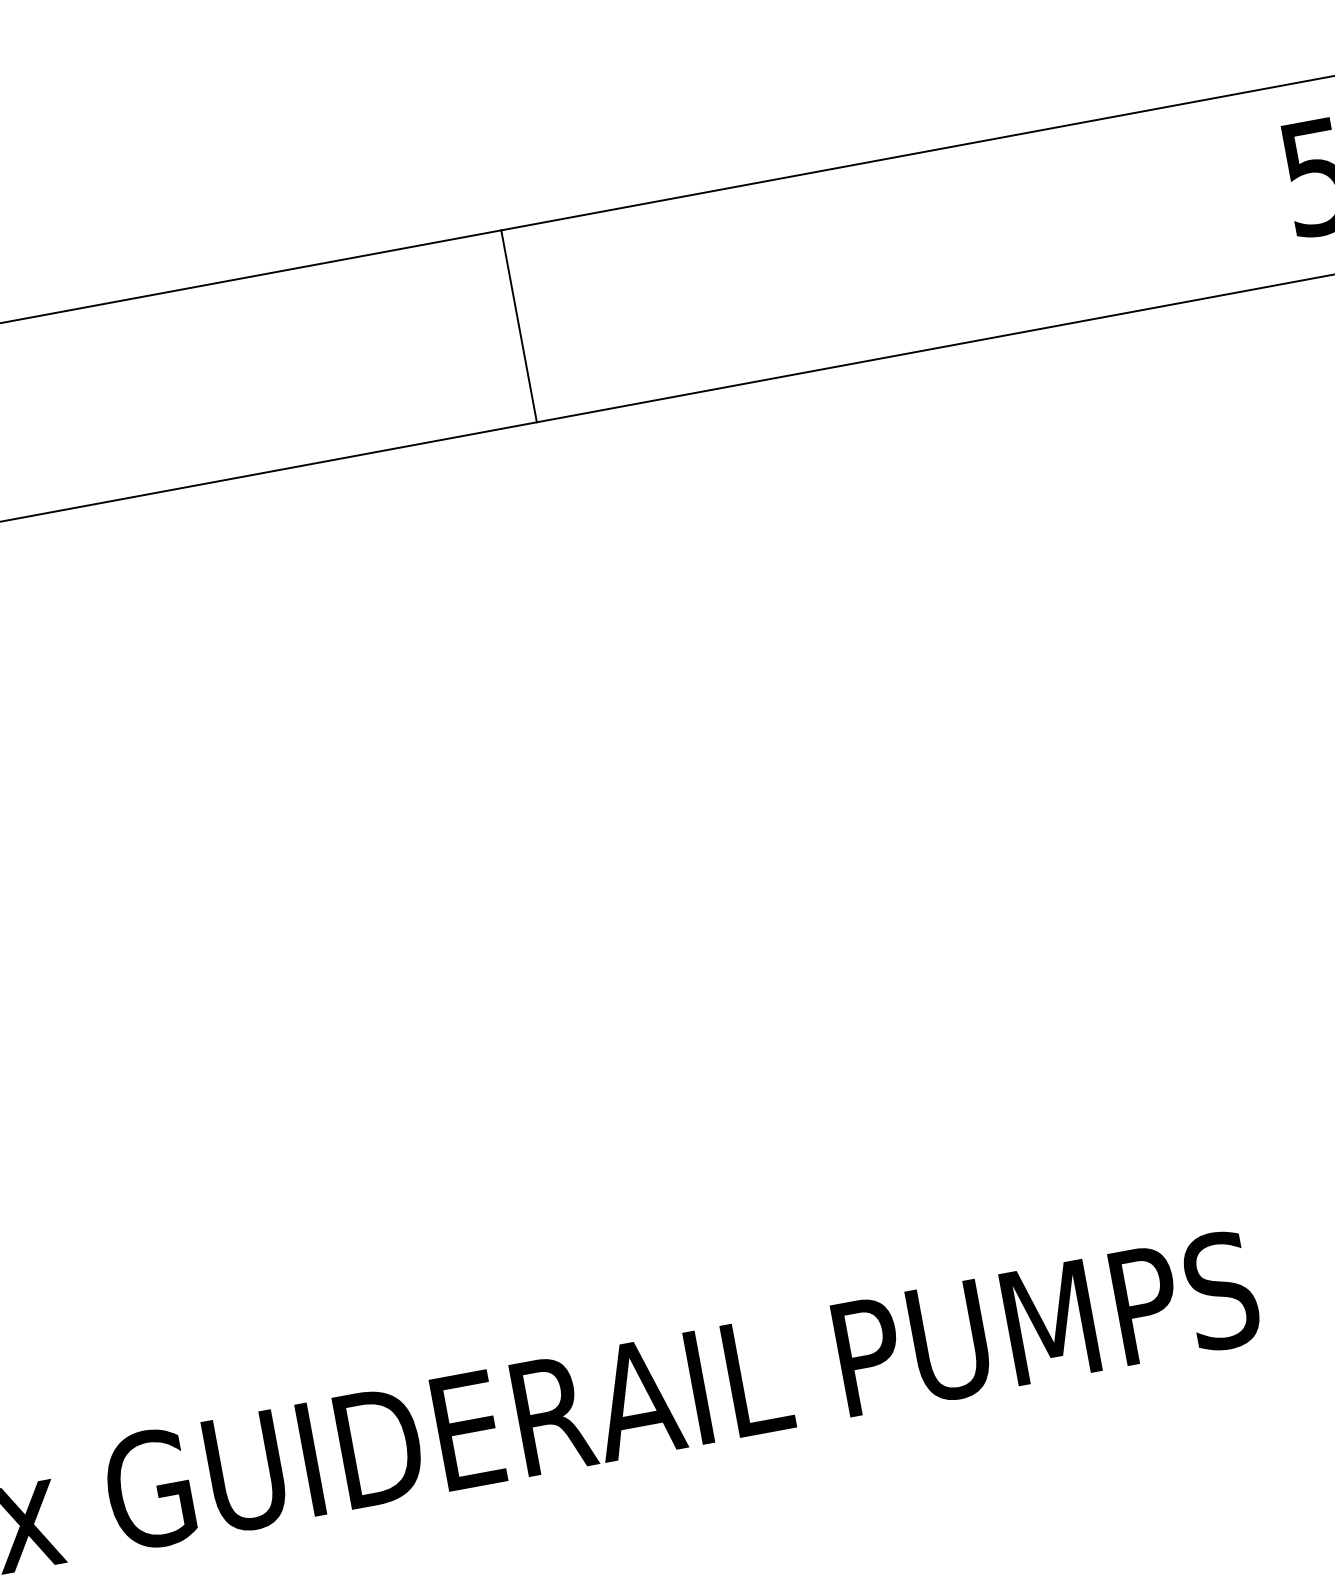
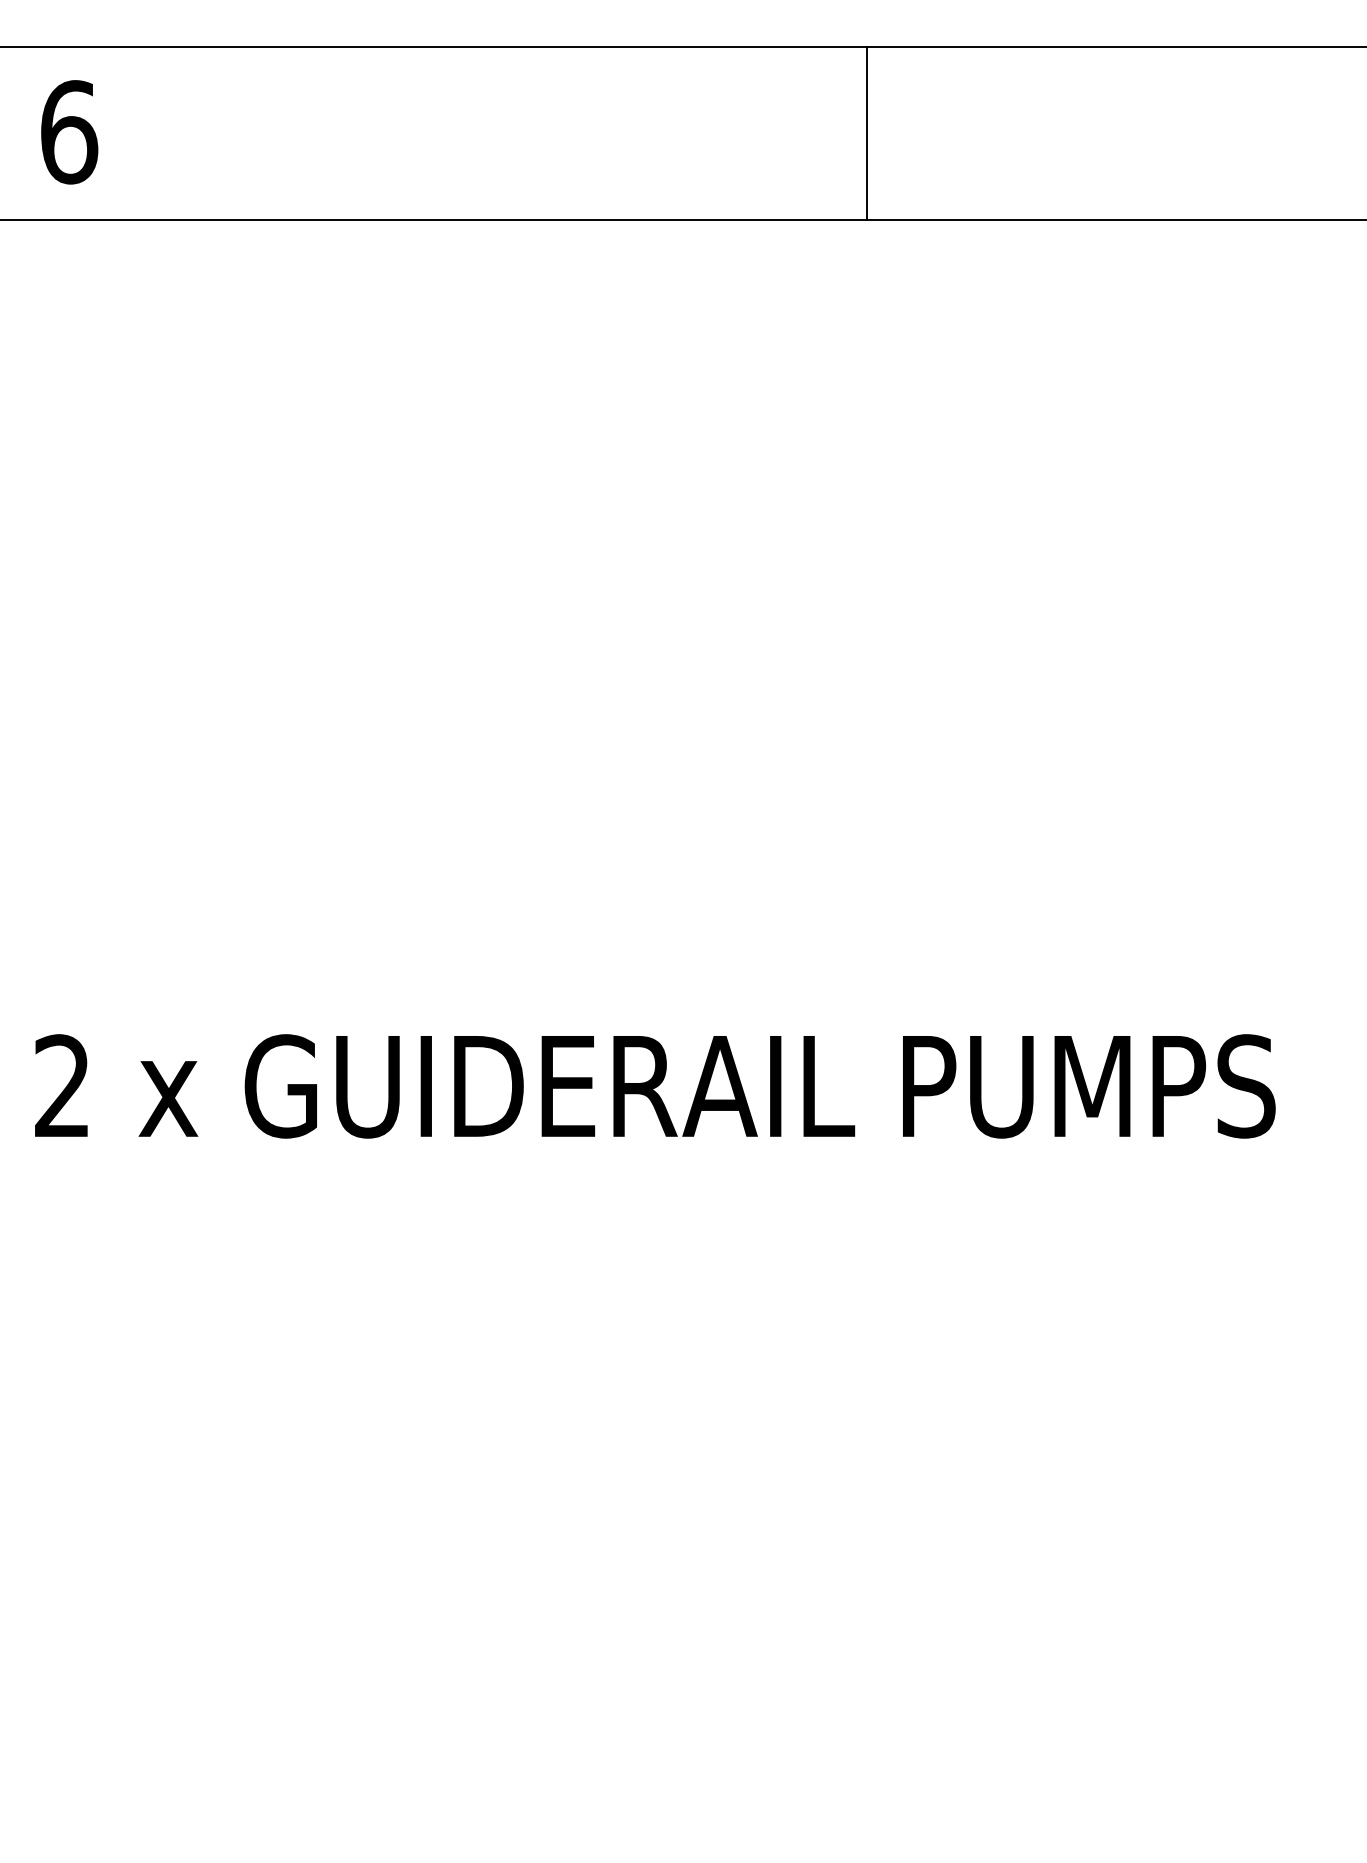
line: (518, 325) -> (866, 132), moved

